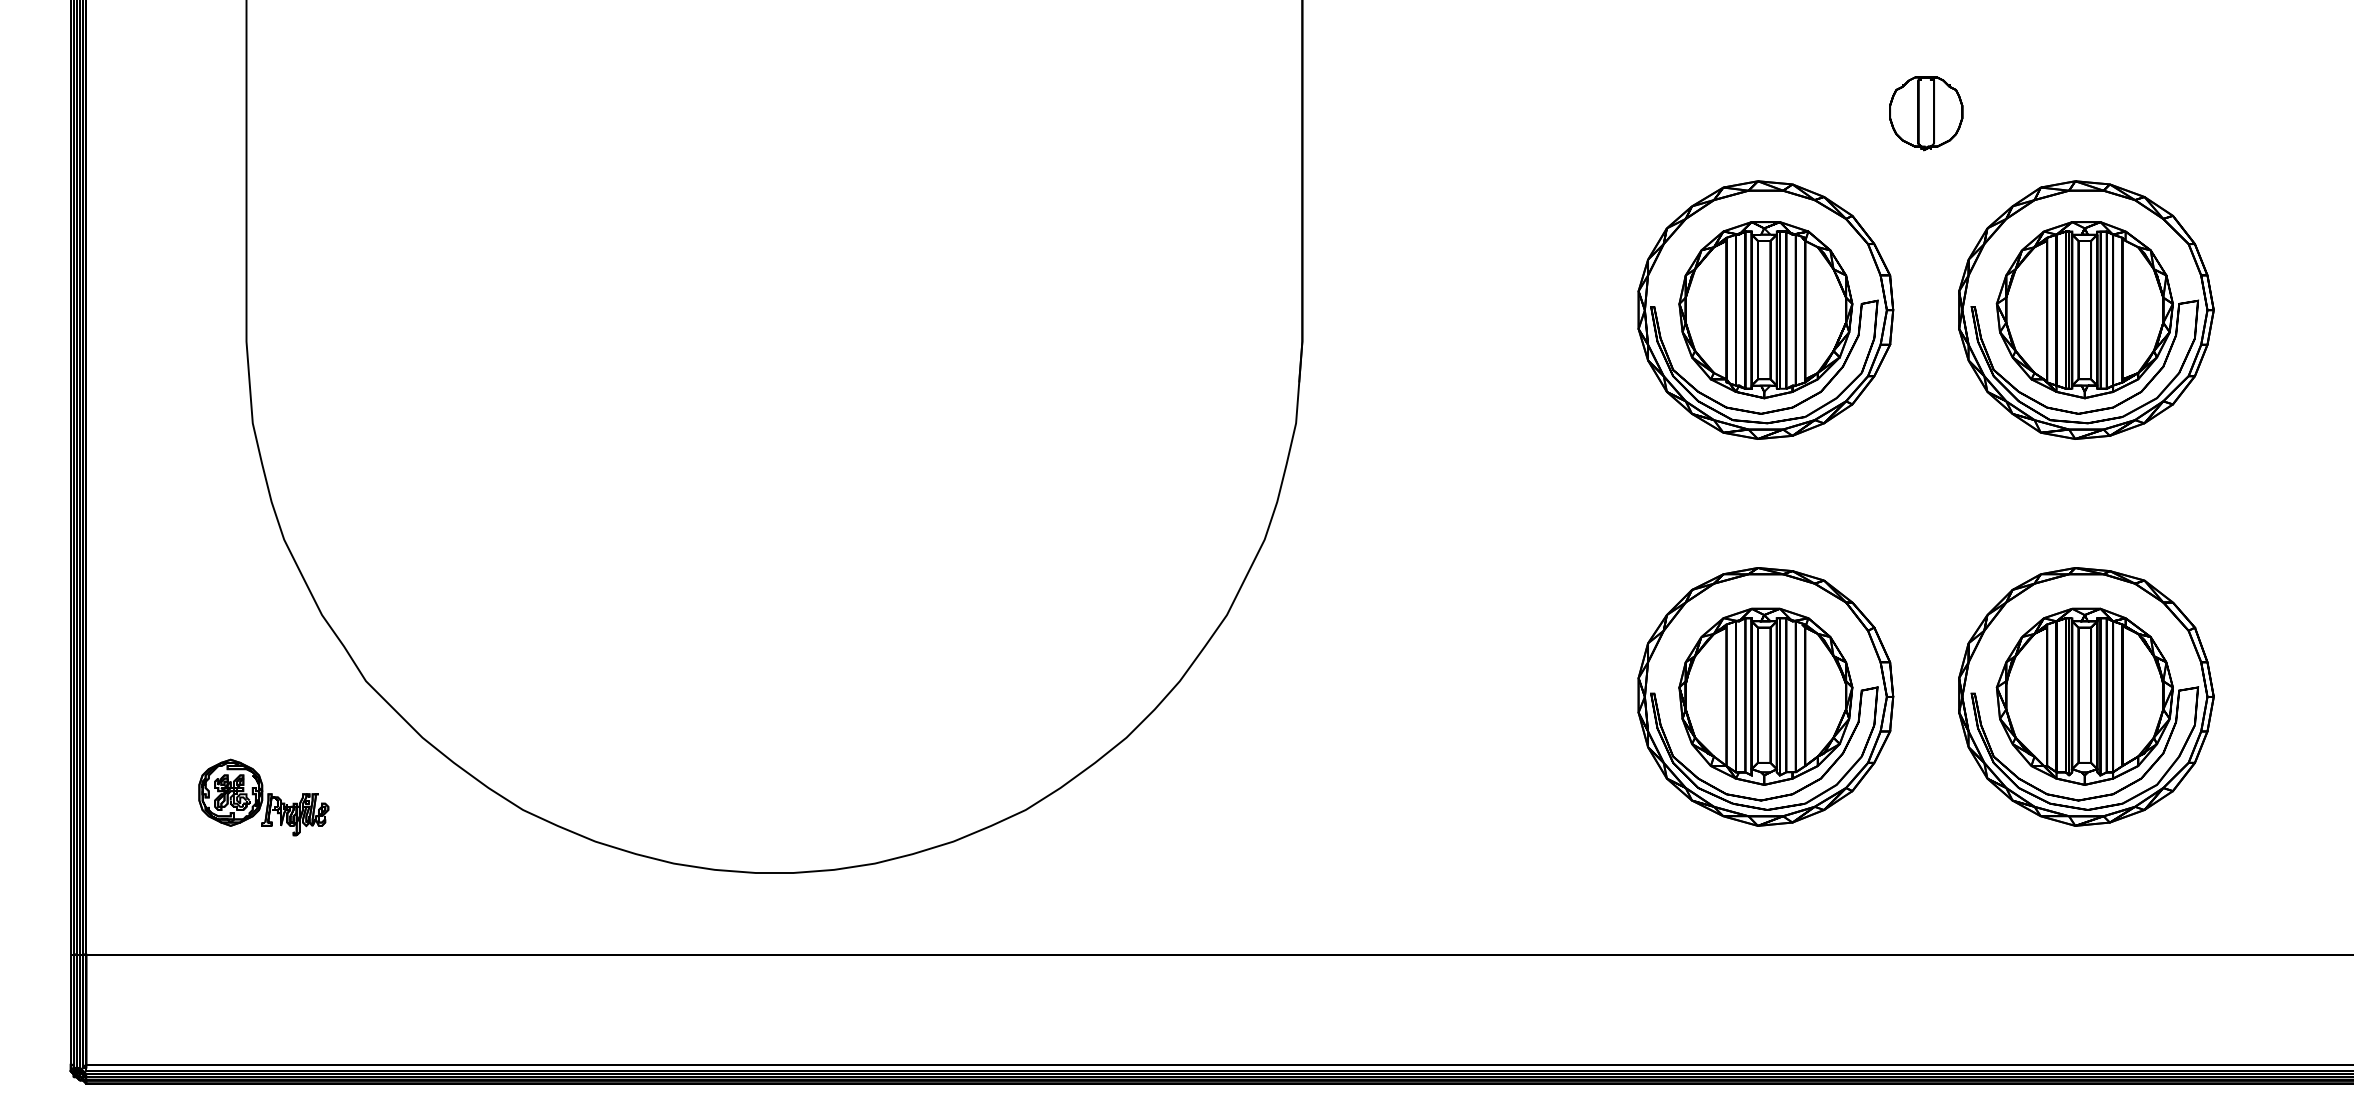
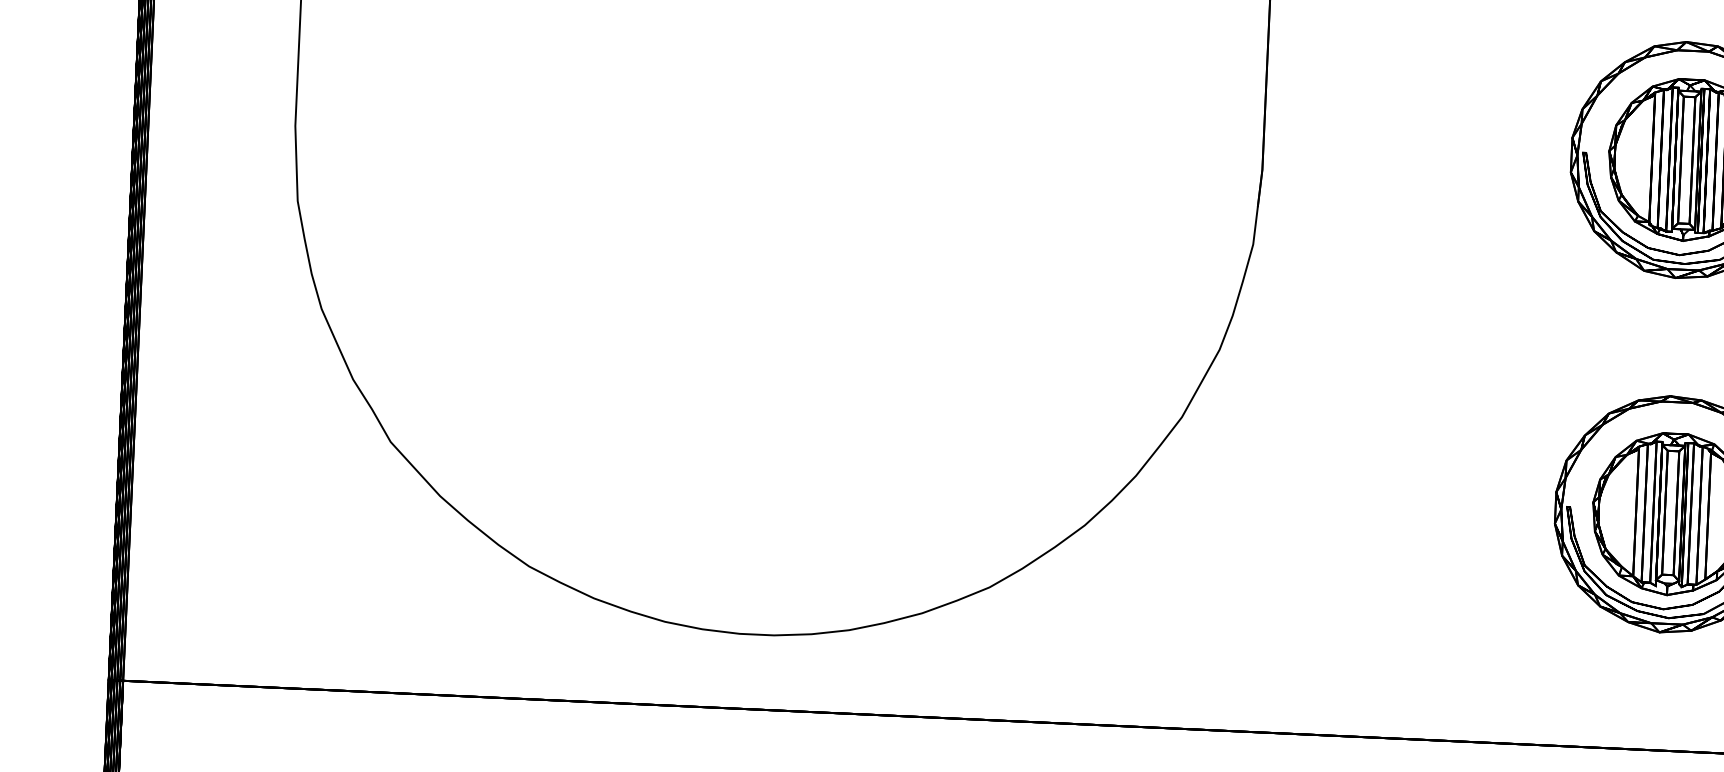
part: (263, 797) -> (291, 544), removed

